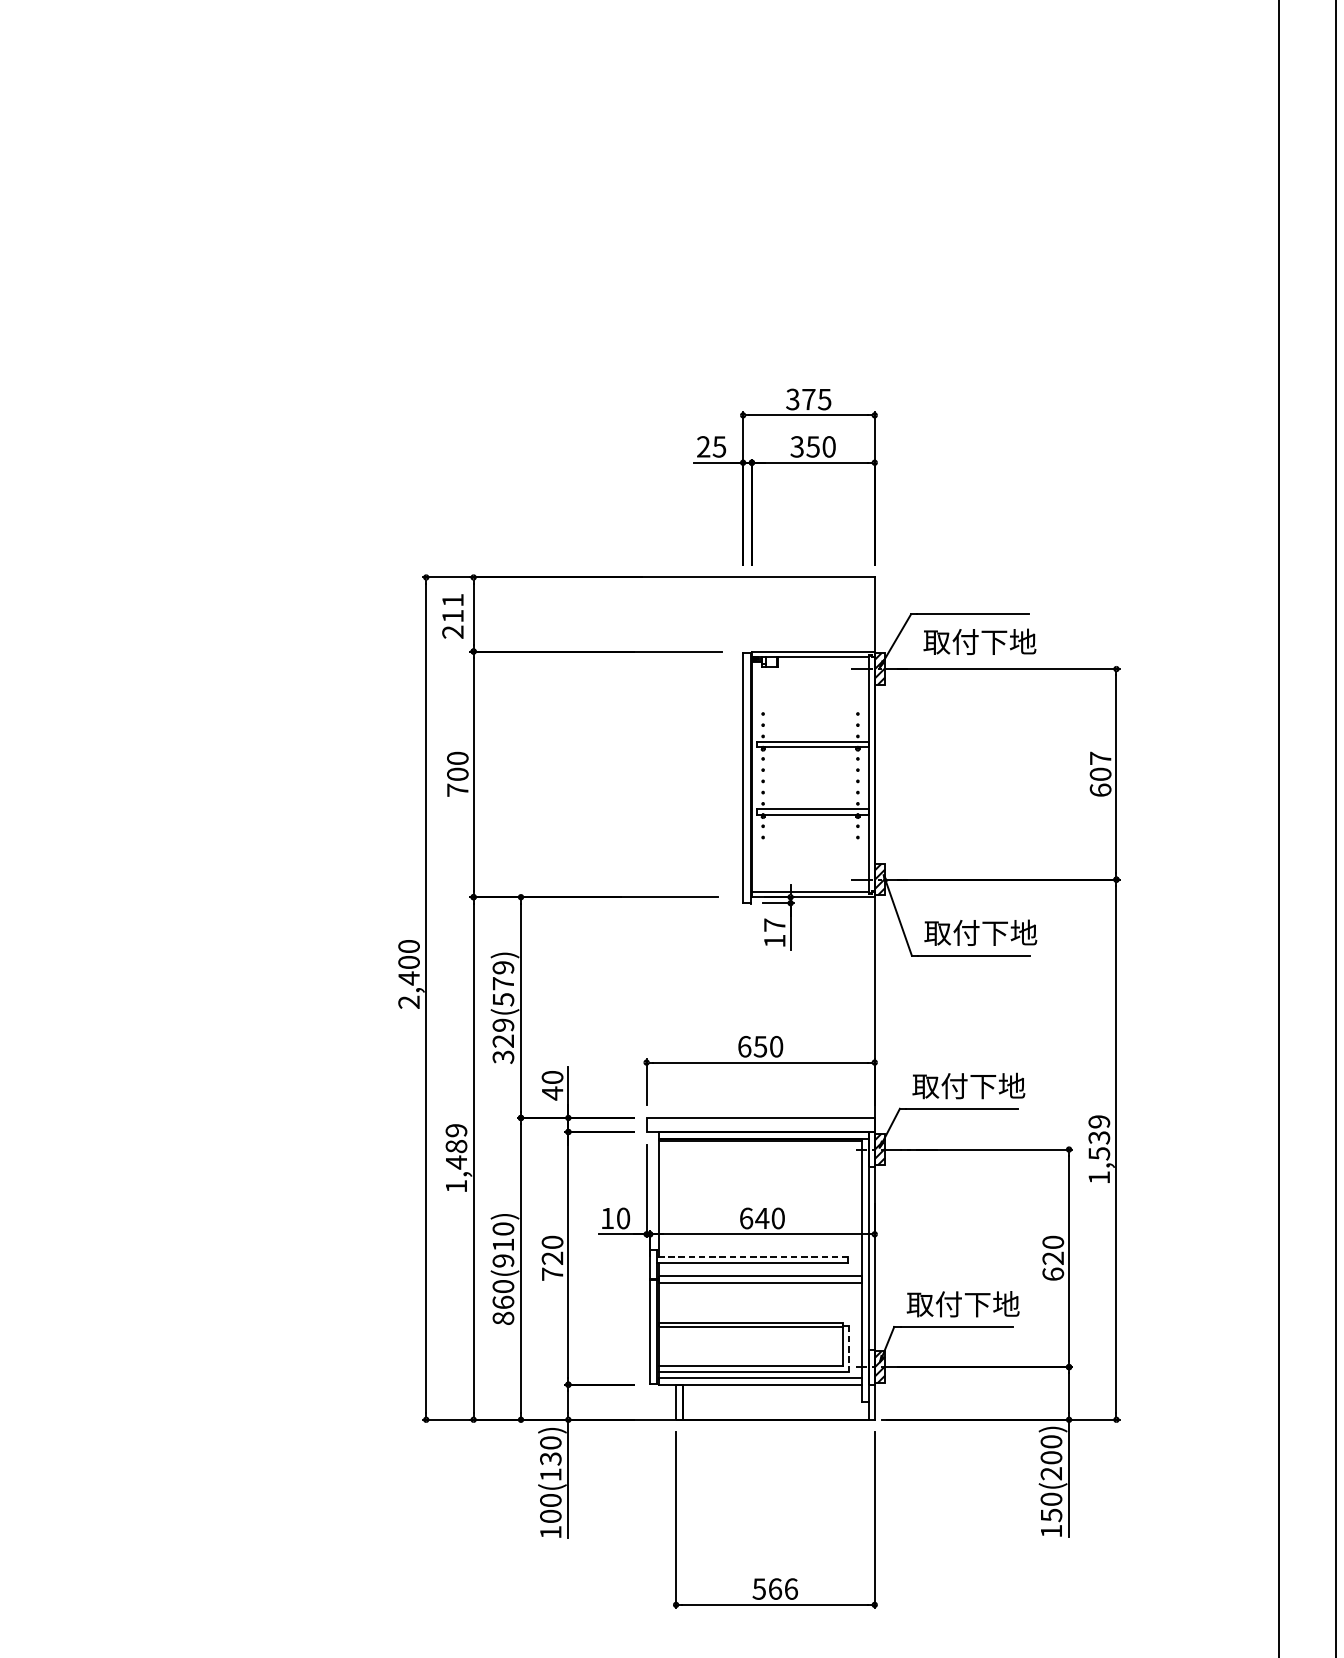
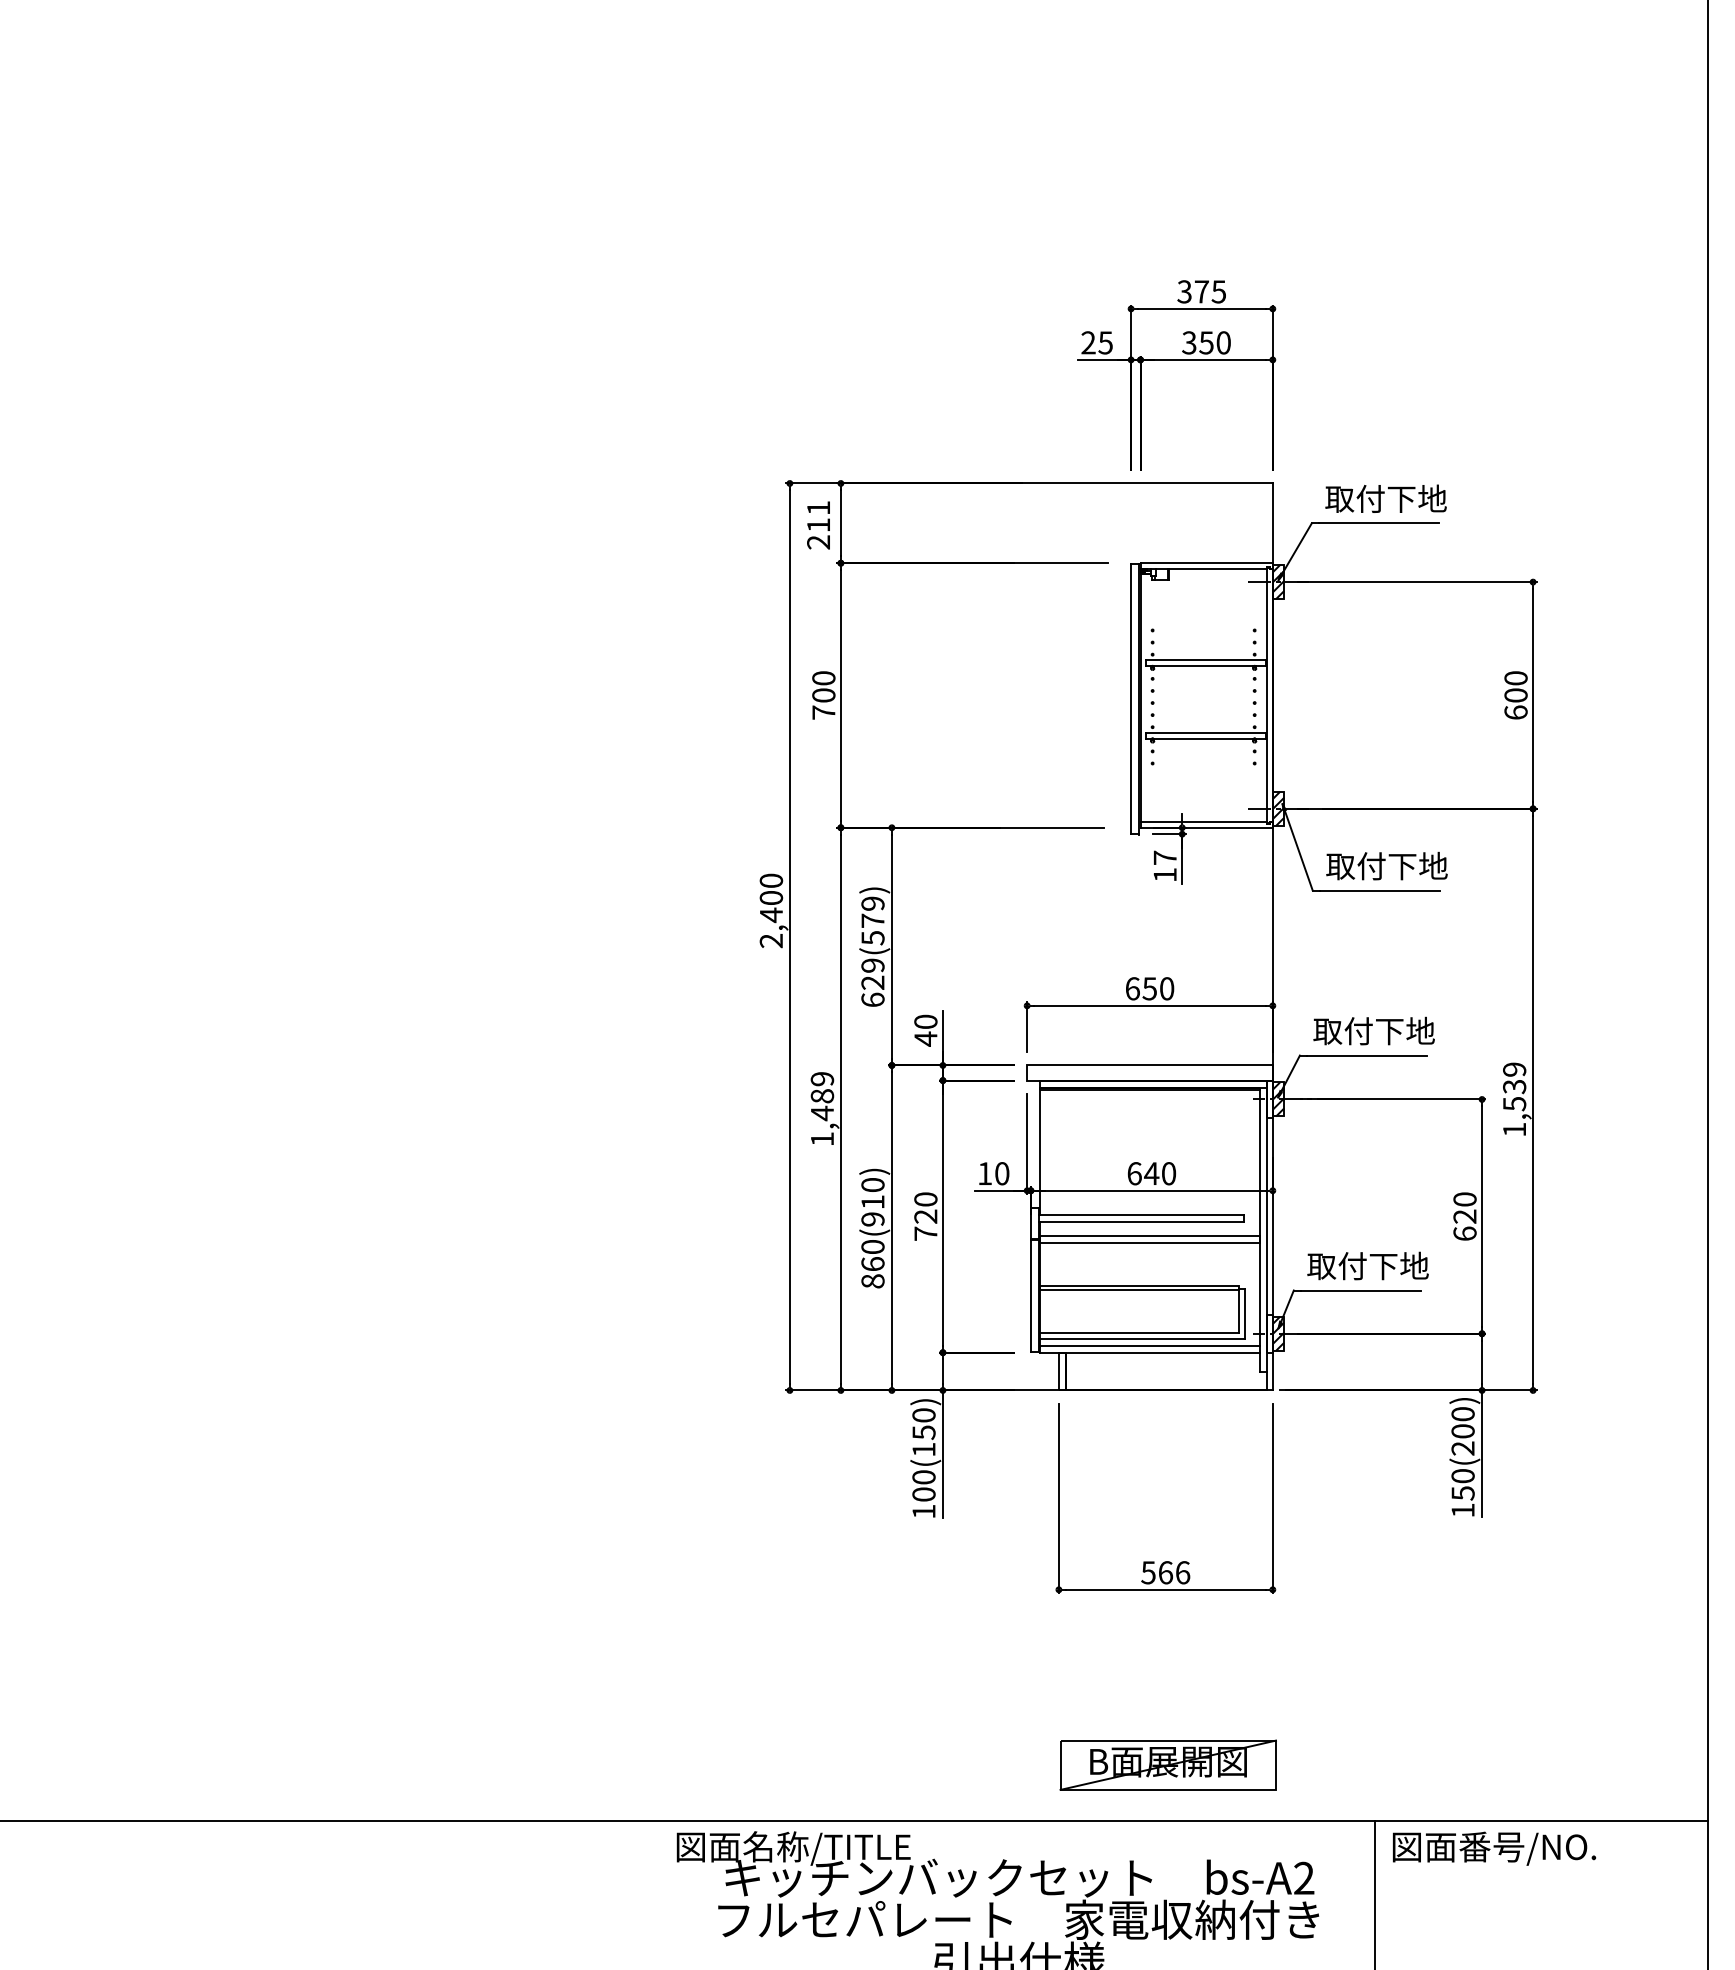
text: (979, 641) -> (1385, 498), moved
text: (1100, 758) -> (1515, 678), 607 -> 600
text: (502, 1056) -> (872, 999), 329(579) -> 629(579)
line: (752, 1256) -> (1141, 1214), dashed -> solid
line: (849, 1349) -> (1245, 1314), dashed -> solid
text: (550, 1458) -> (923, 1432), 100(130) -> 100(150)

